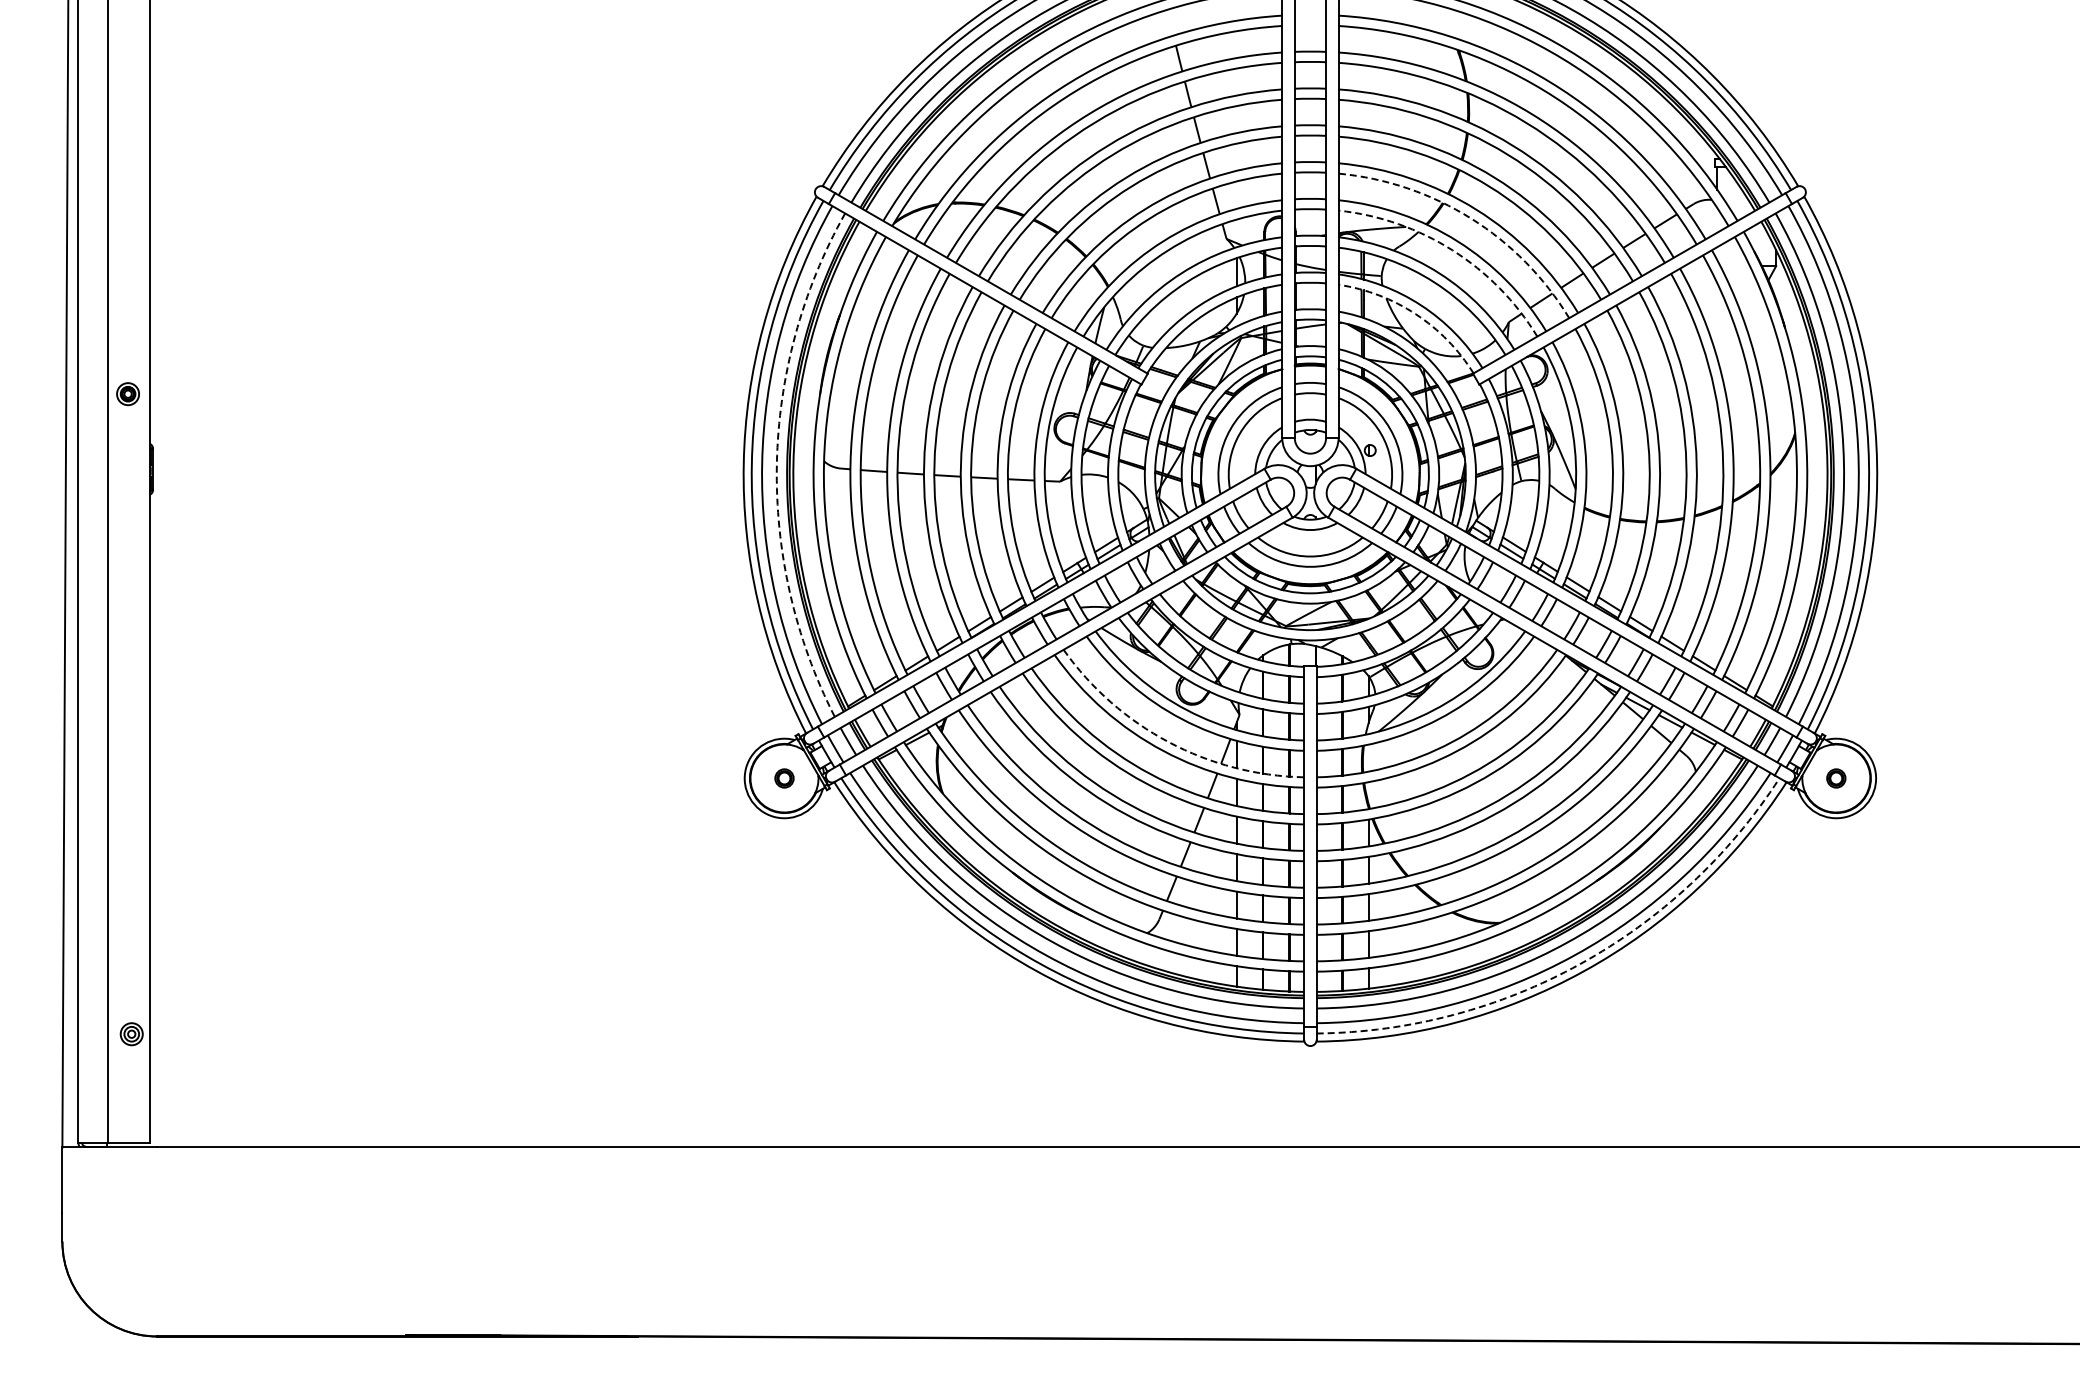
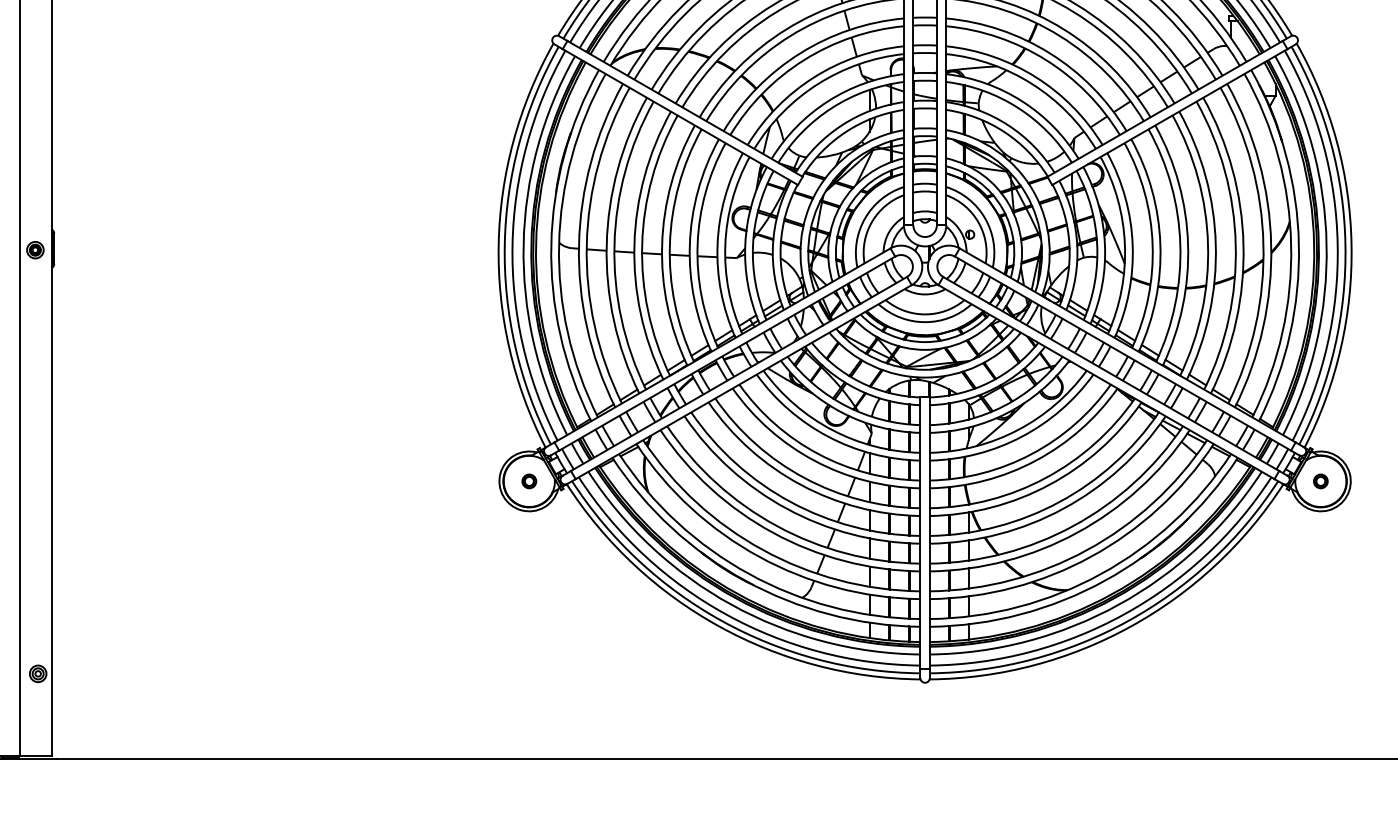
arc: (1471, 218) -> (1046, 60), dashed -> solid
arc: (1452, 250) -> (1032, 84), dashed -> solid
arc: (1415, 314) -> (1004, 132), dashed -> solid
part: (127, 394) -> (34, 250), moved
arc: (776, 463) -> (523, 244), dashed -> solid
arc: (1168, 742) -> (818, 454), dashed -> solid
arc: (1580, 964) -> (1128, 621), dashed -> solid

